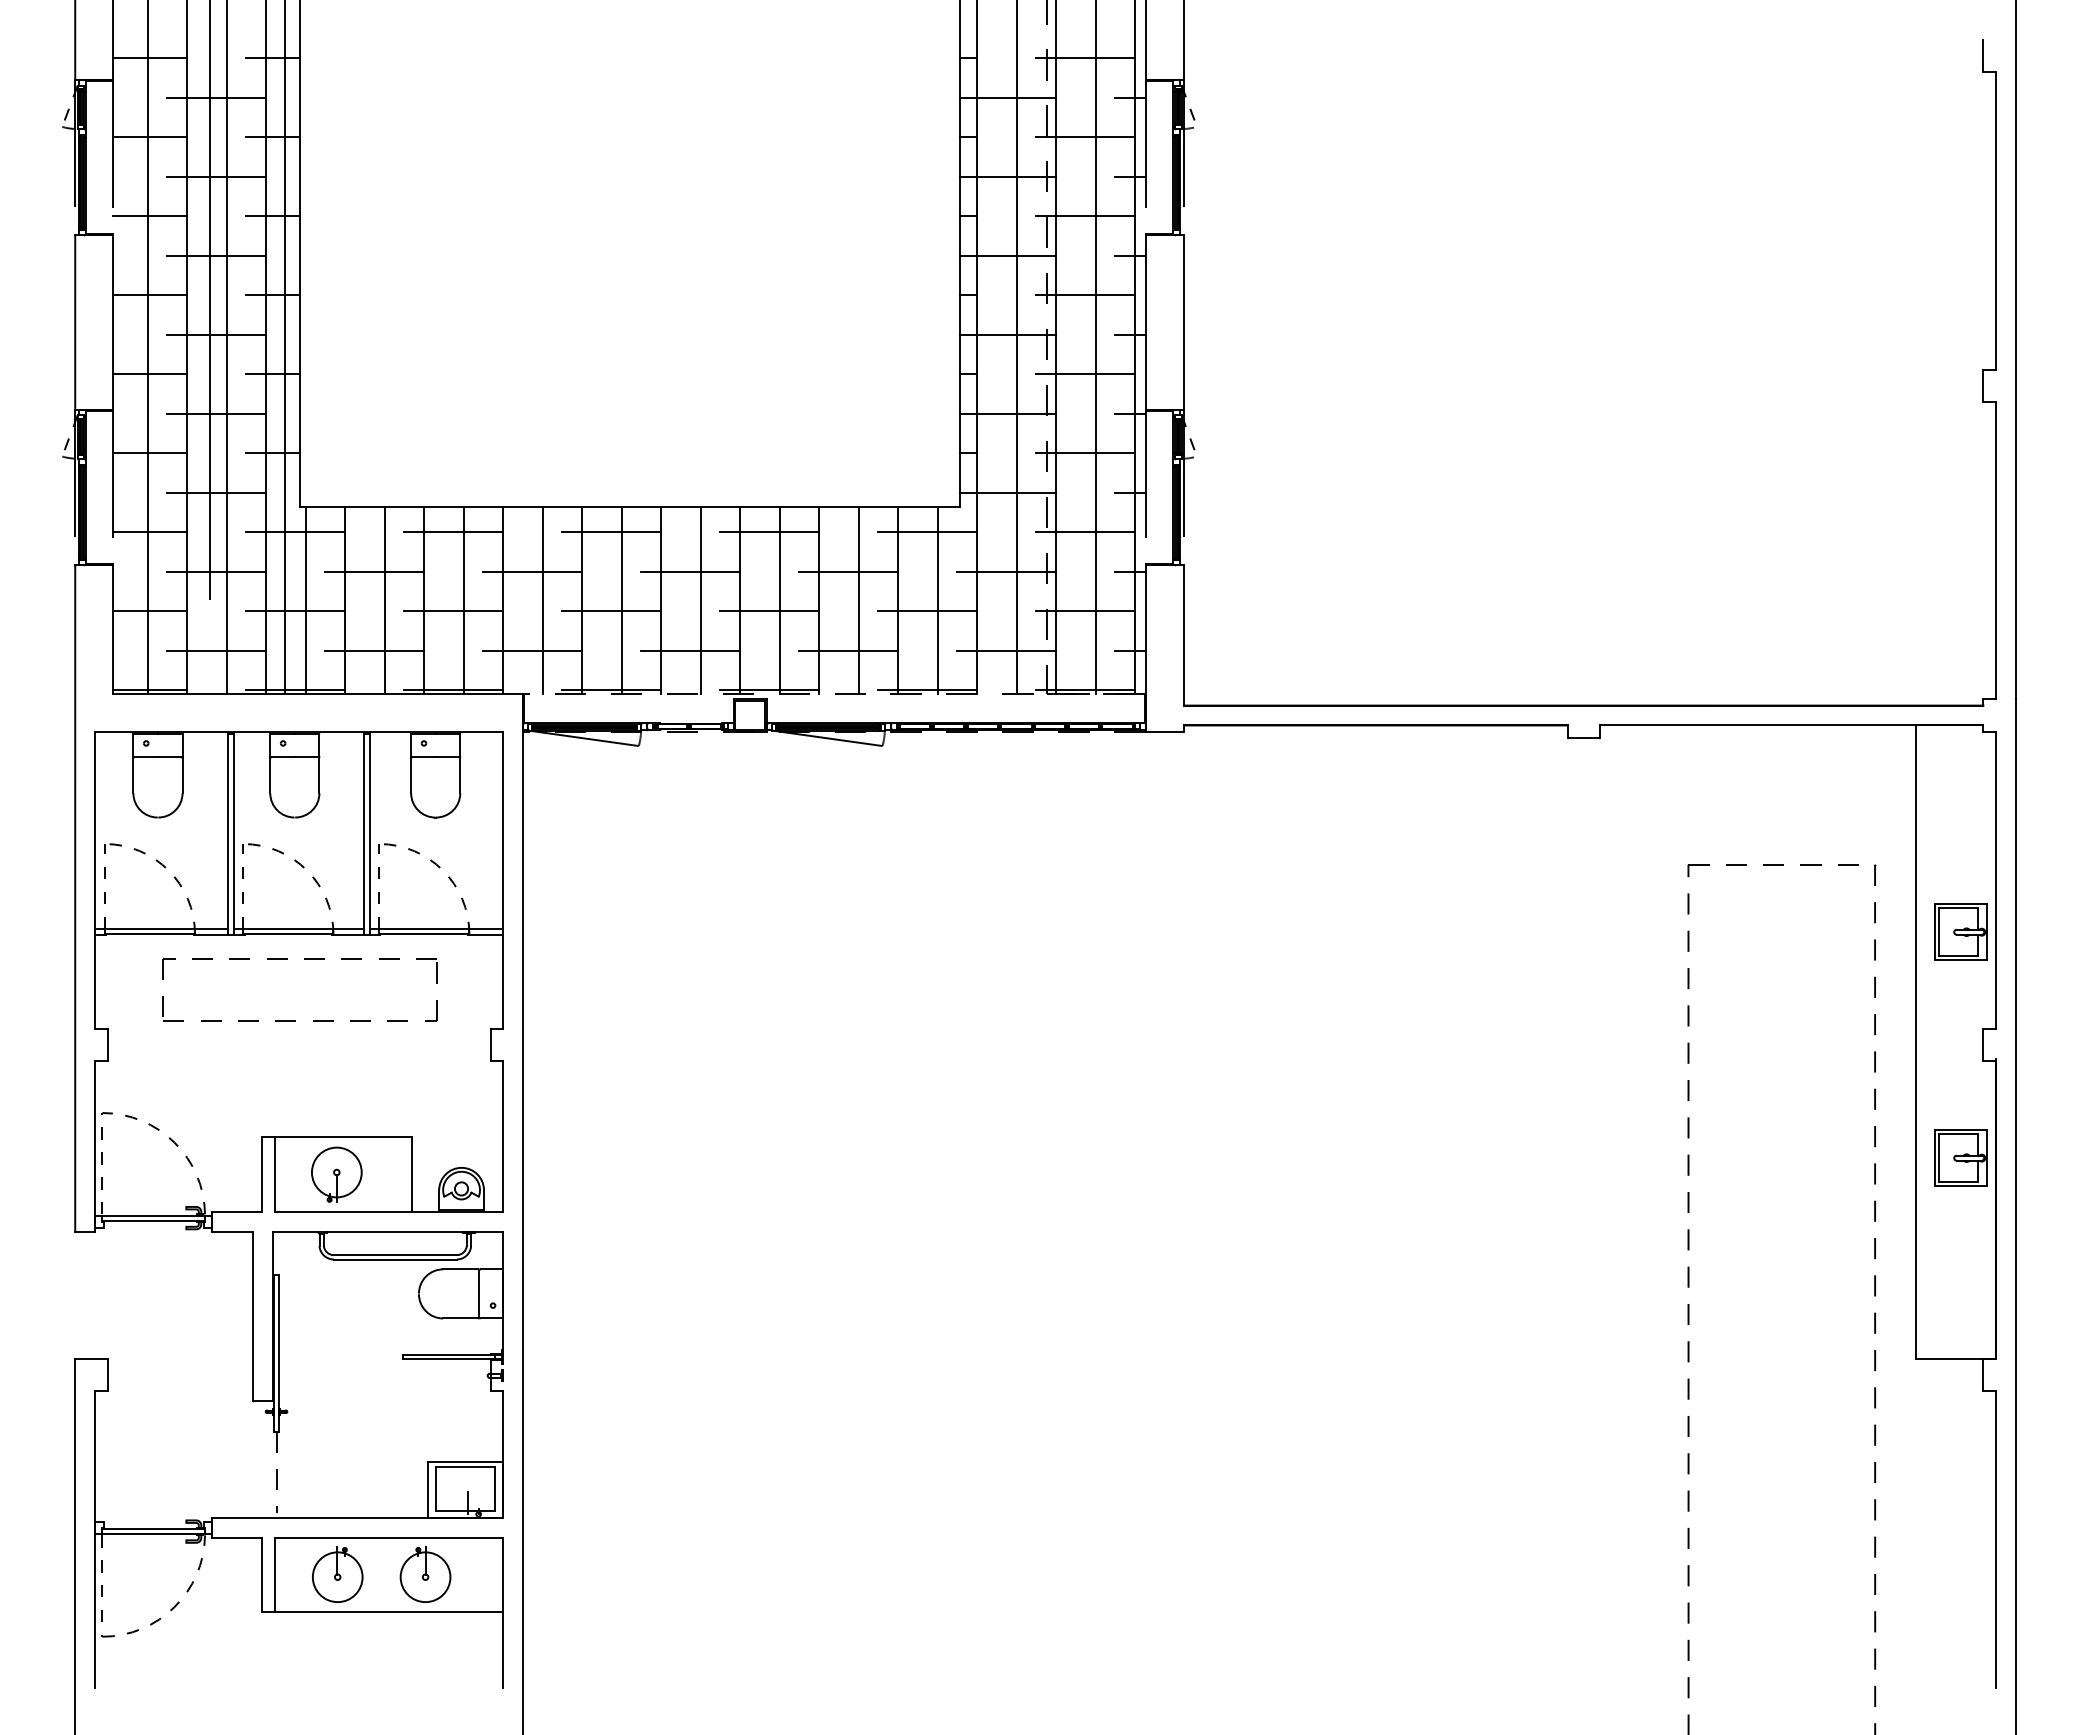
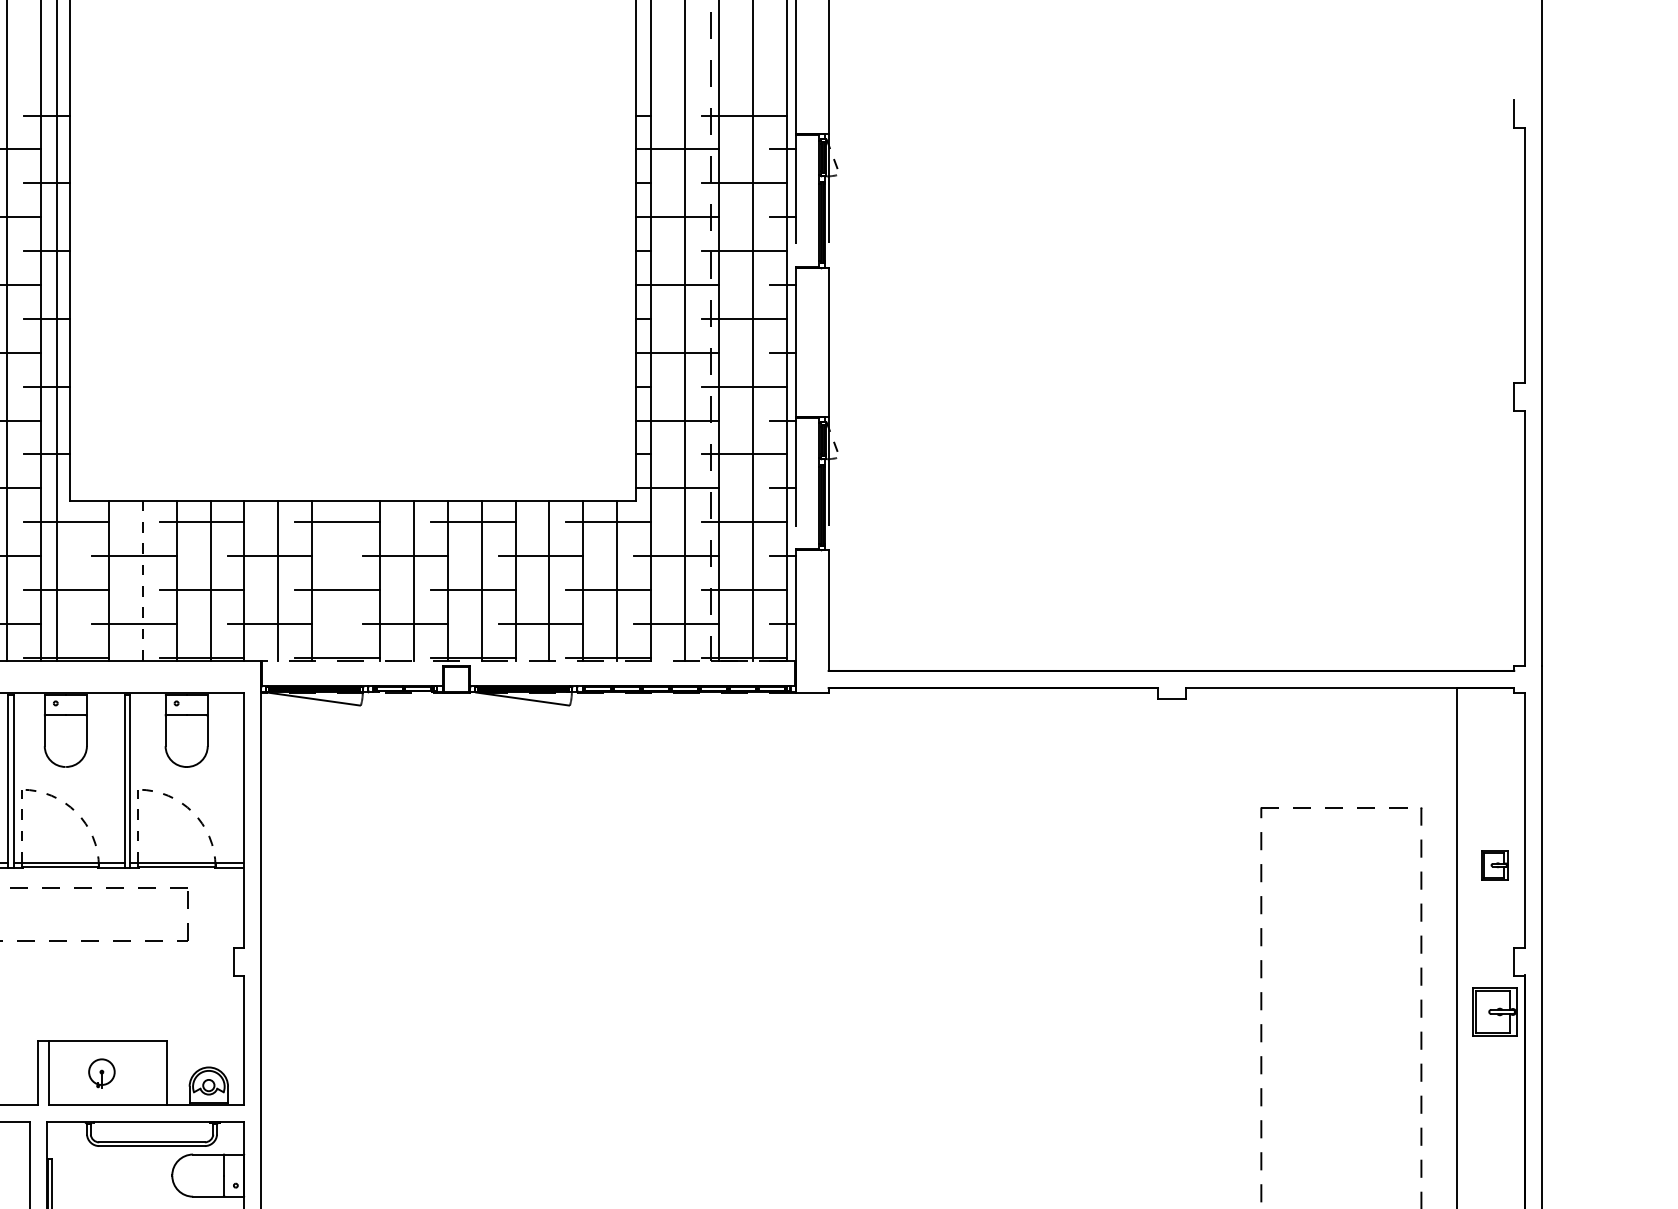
line: (384, 599) -> (142, 579), solid -> dashed
line: (305, 600) -> (74, 580), removed
line: (621, 600) -> (346, 580), removed
part: (1960, 931) -> (1494, 864), size x0.6
part: (1960, 1157) -> (1494, 1011), moved
part: (336, 1174) -> (101, 1073), size x0.6

